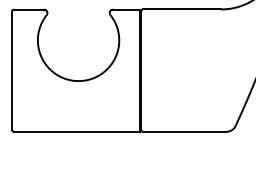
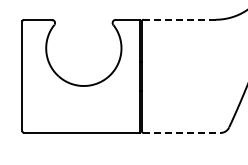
line: (181, 9) -> (179, 19), solid -> dashed
line: (185, 131) -> (182, 132), solid -> dashed

